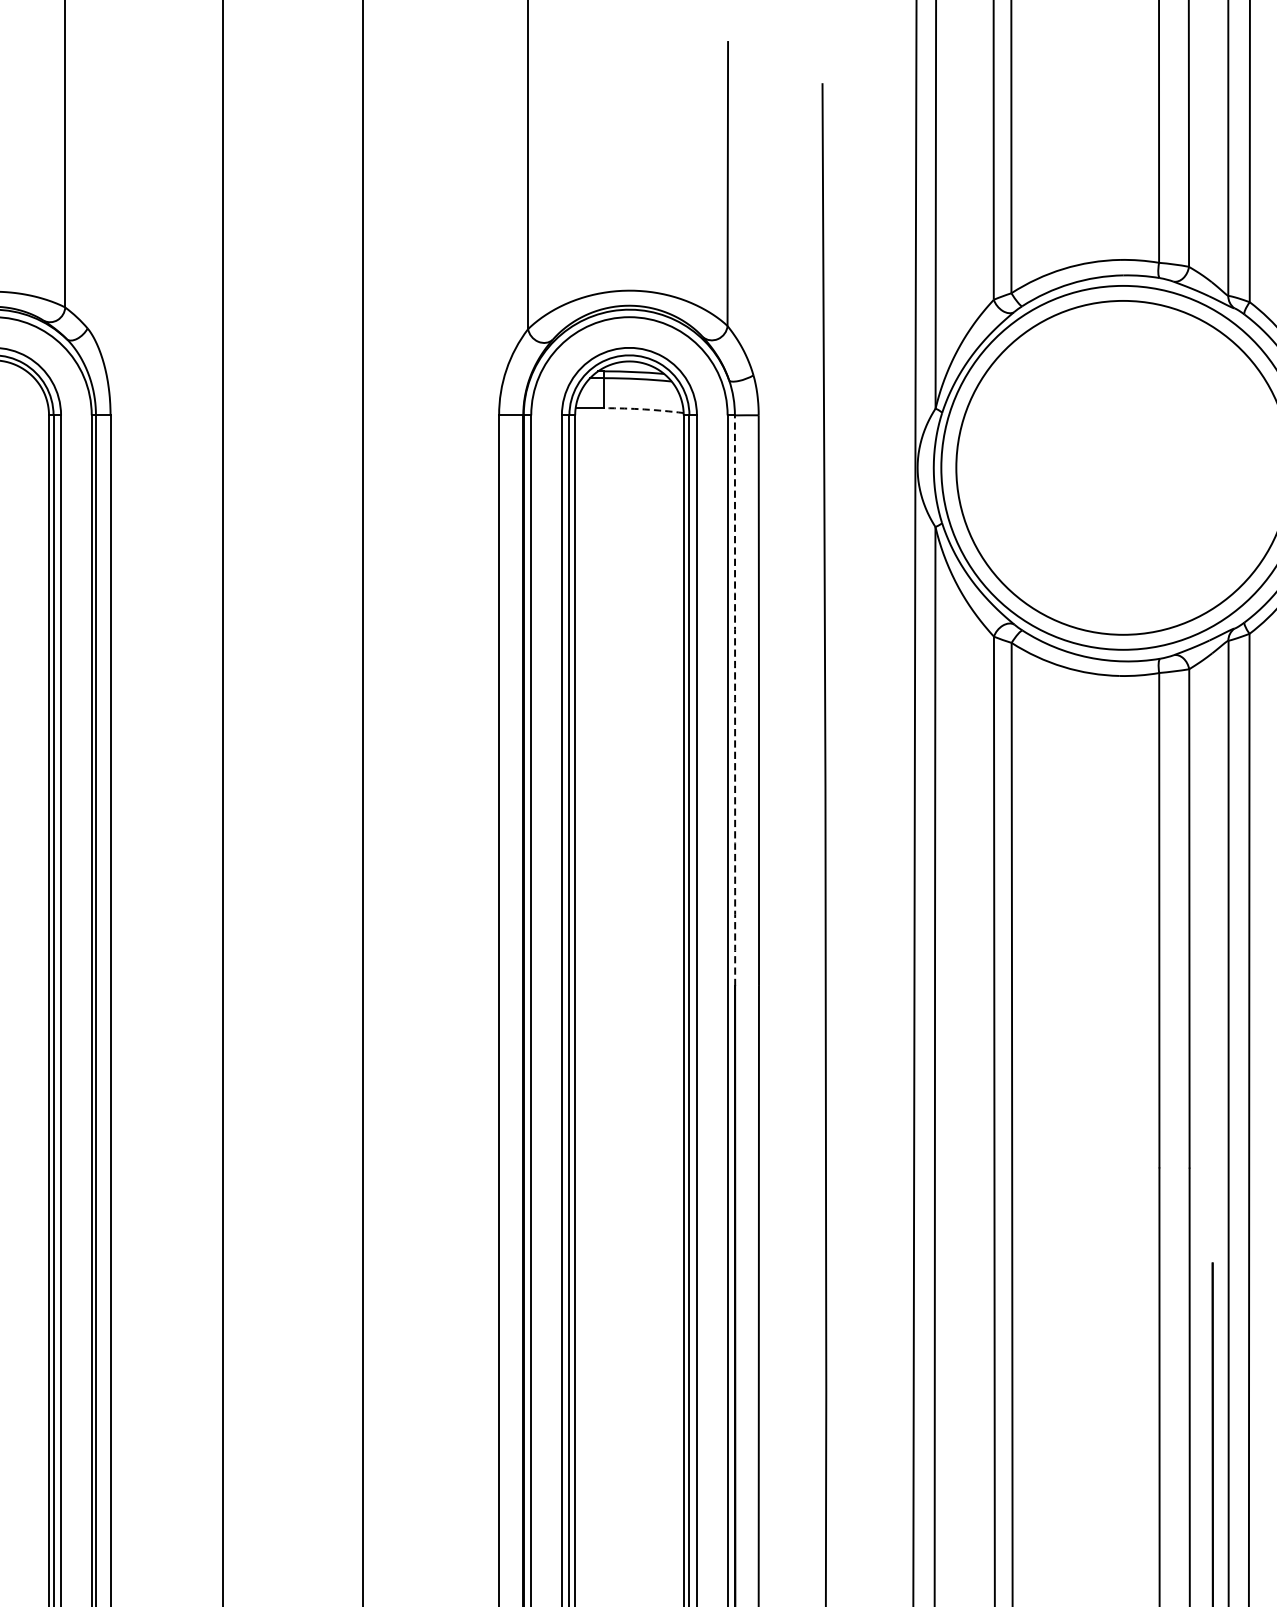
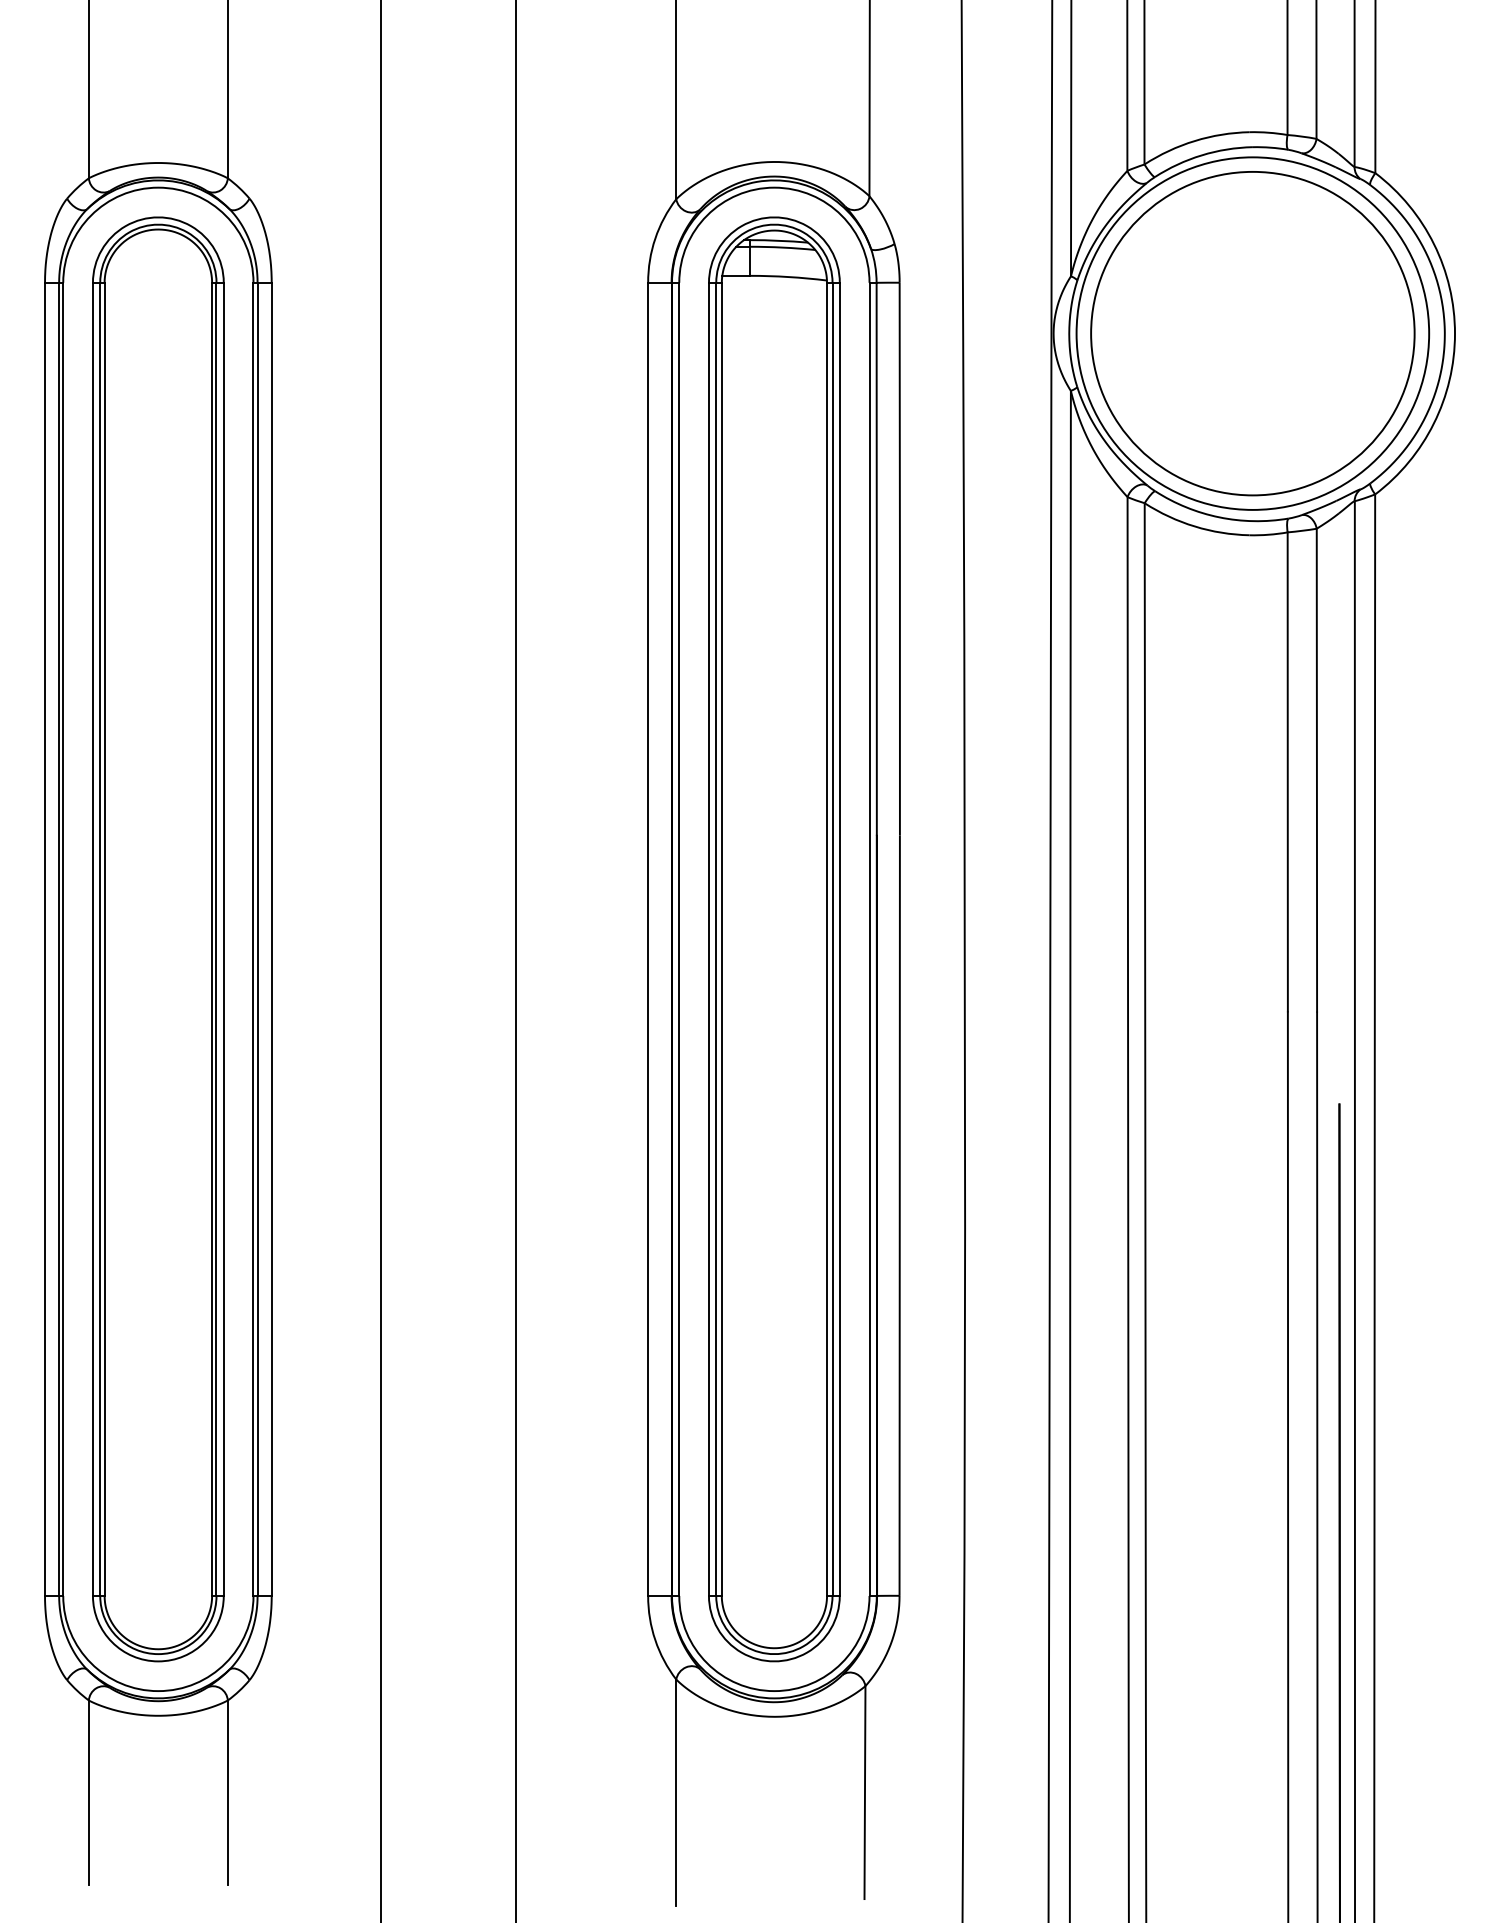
arc: (643, 409) -> (788, 277), dashed -> solid
arc: (734, 700) -> (876, 559), dashed -> solid

